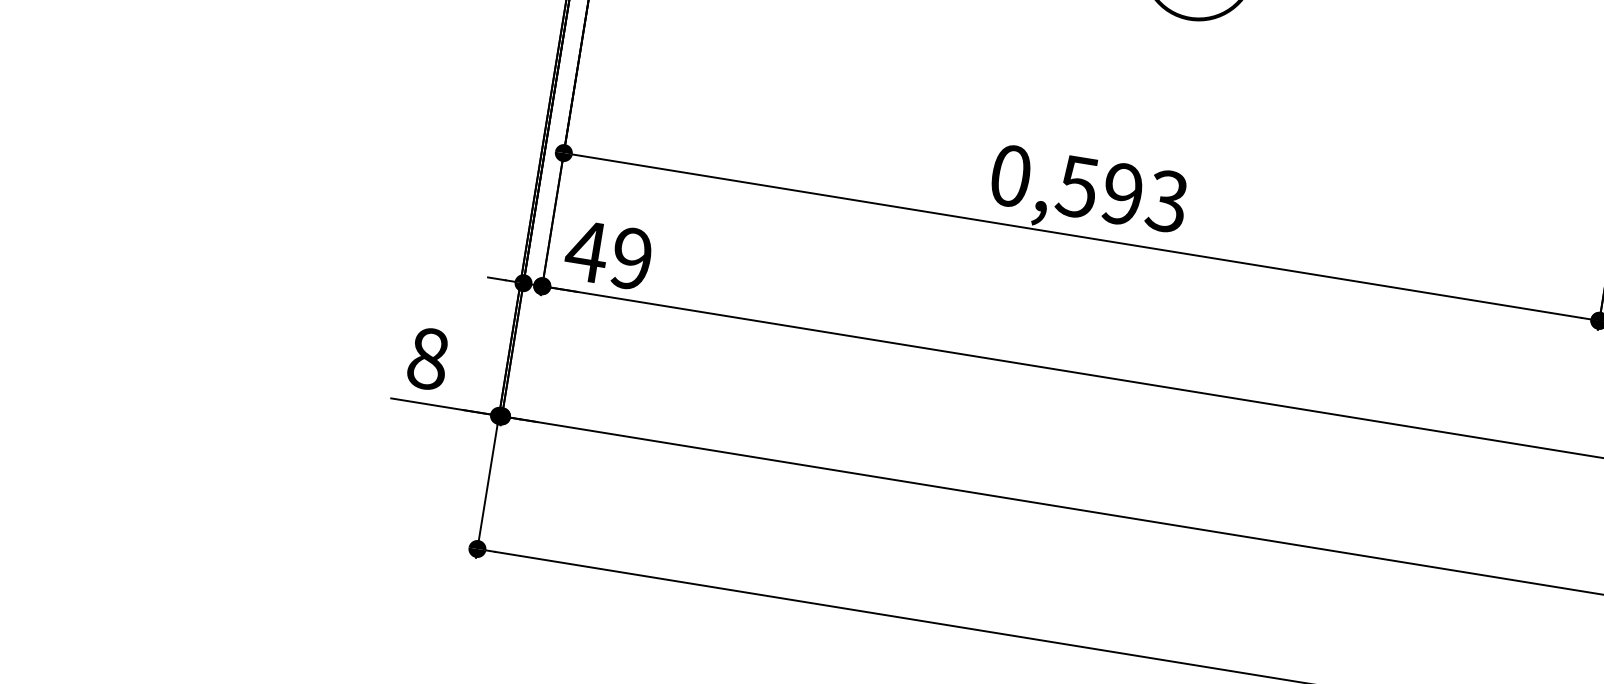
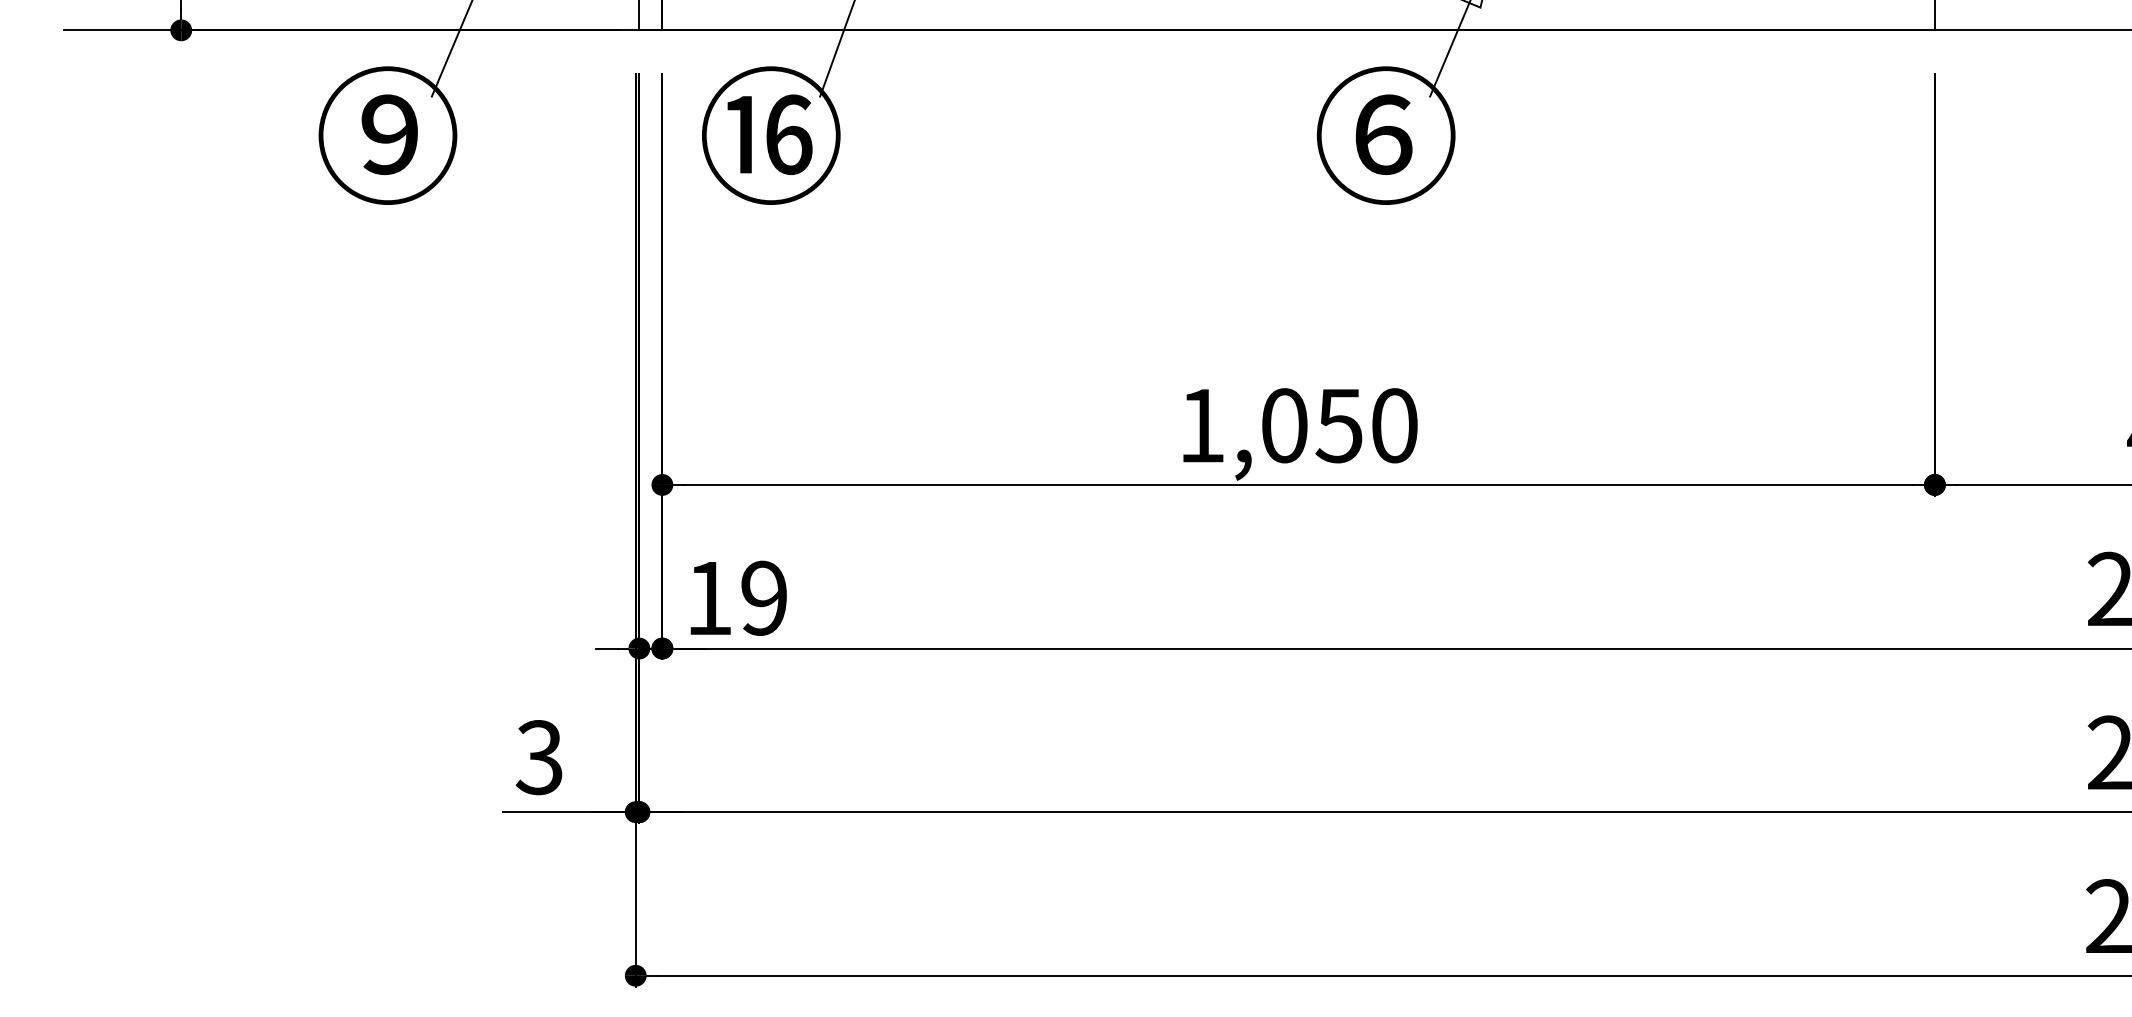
text: (1089, 188) -> (1298, 425), 0,593 -> 1,050
text: (587, 251) -> (709, 598), 49 -> 19
text: (427, 358) -> (539, 757), 8 -> 3

